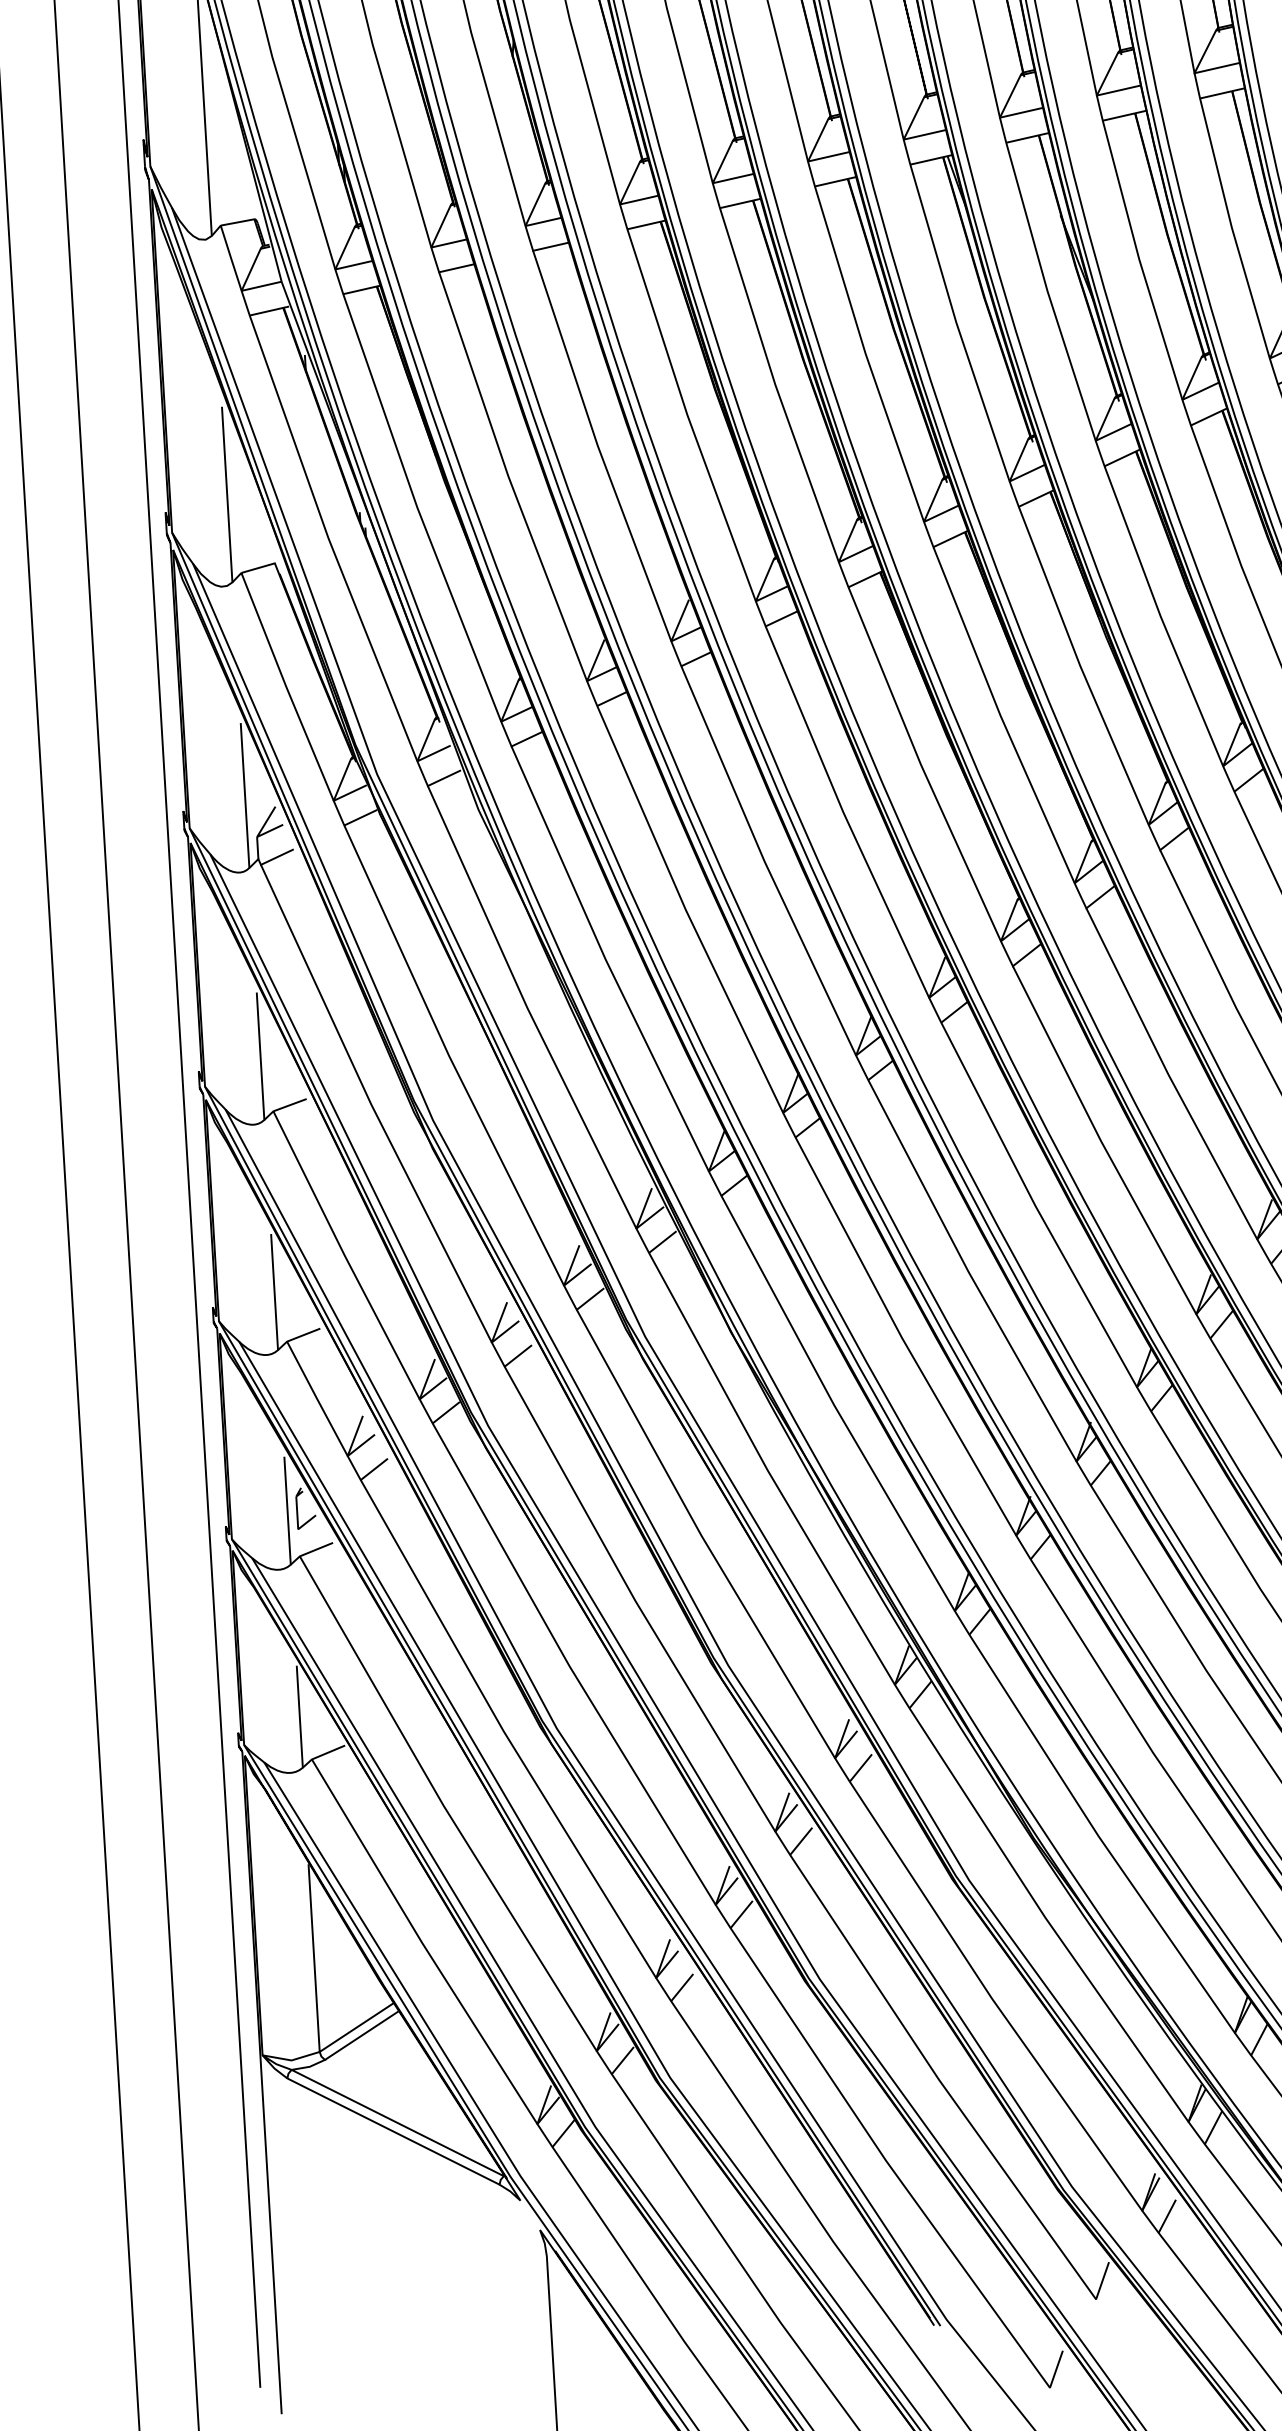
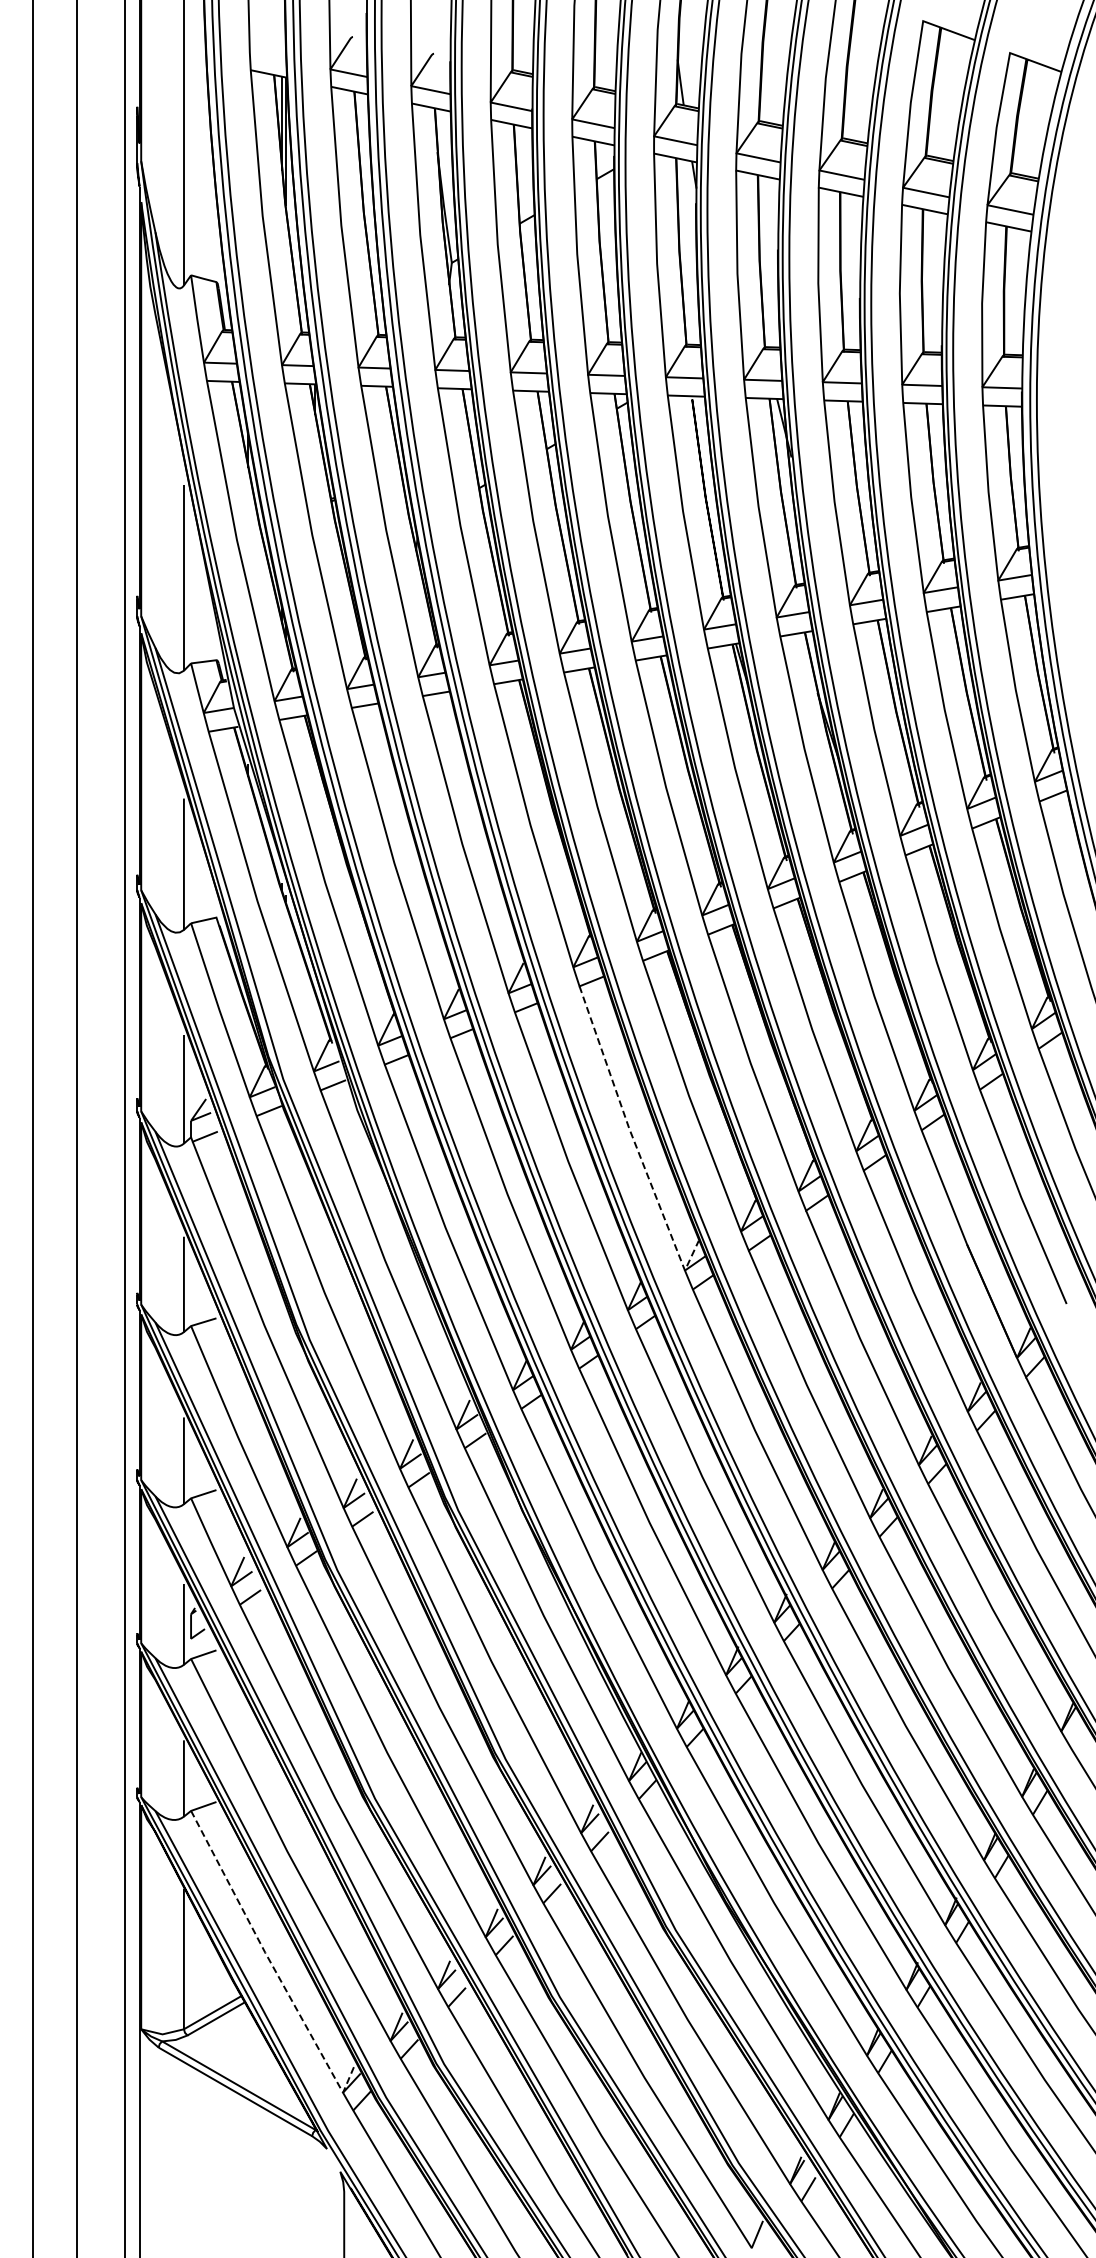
line: (853, 834) -> (635, 1145), solid -> dashed
line: (433, 1960) -> (272, 1966), solid -> dashed

